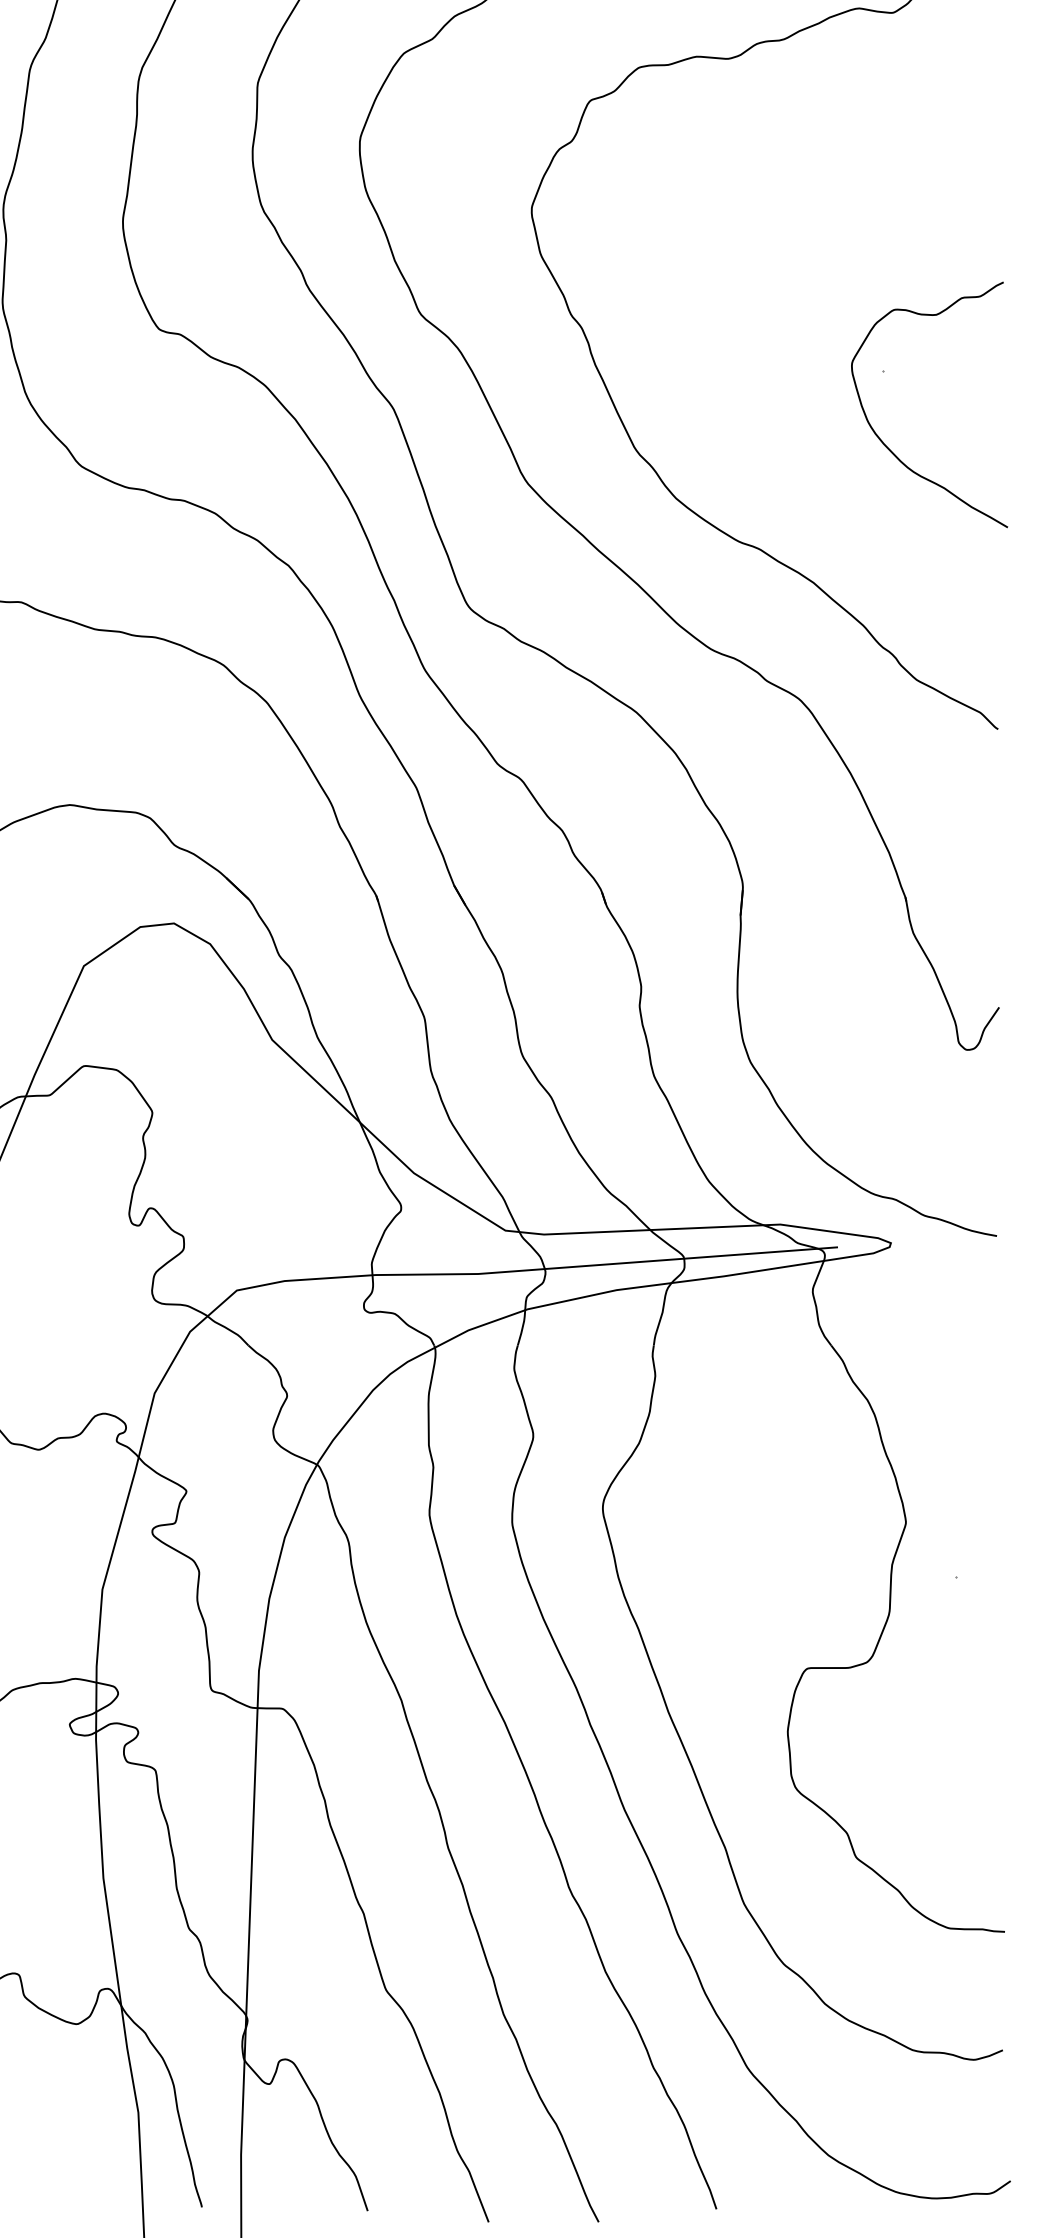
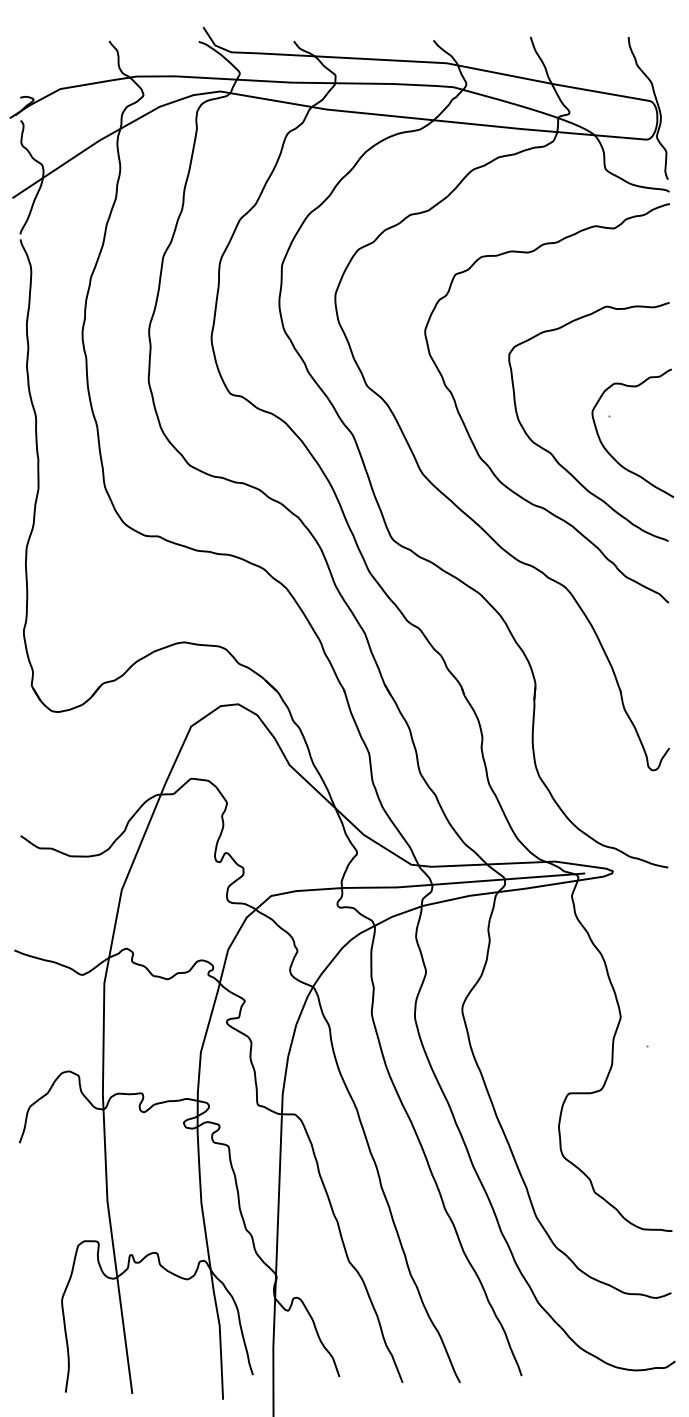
curve: (777, 445) -> (553, 454), added

